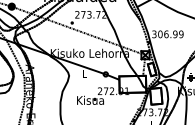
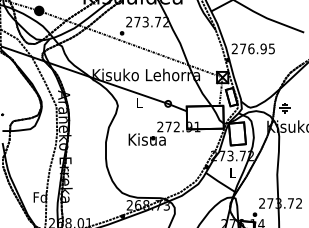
text: (167, 34) -> (253, 48), 306.99 -> 276.95

